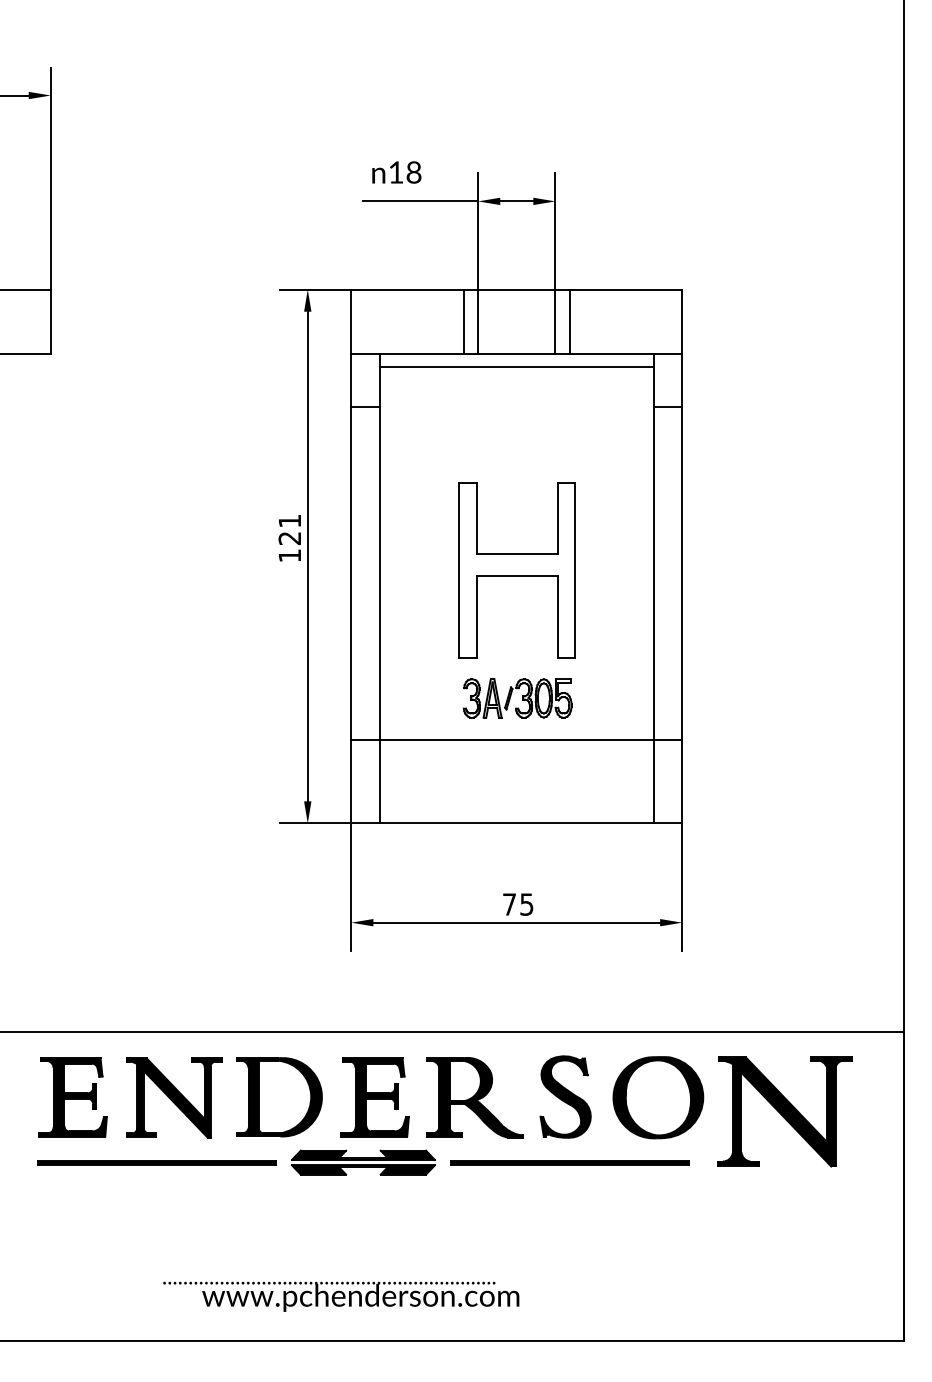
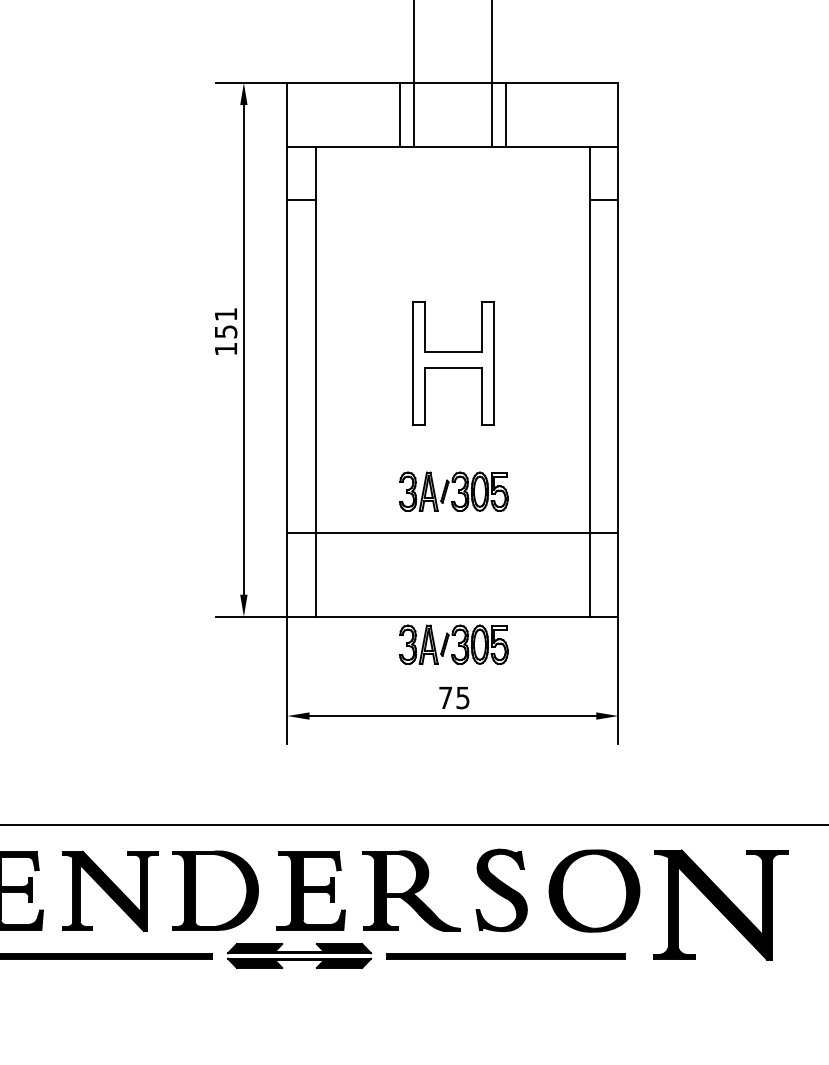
line: (516, 366) -> (452, 159), removed
text: (289, 538) -> (225, 331), 121 -> 151
part: (516, 570) -> (452, 363), size x0.7
part: (517, 851) -> (453, 644), added

